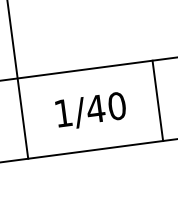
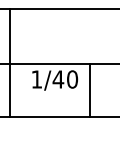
line: (157, 100) -> (89, 90), moved
text: (91, 111) -> (55, 80), moved

